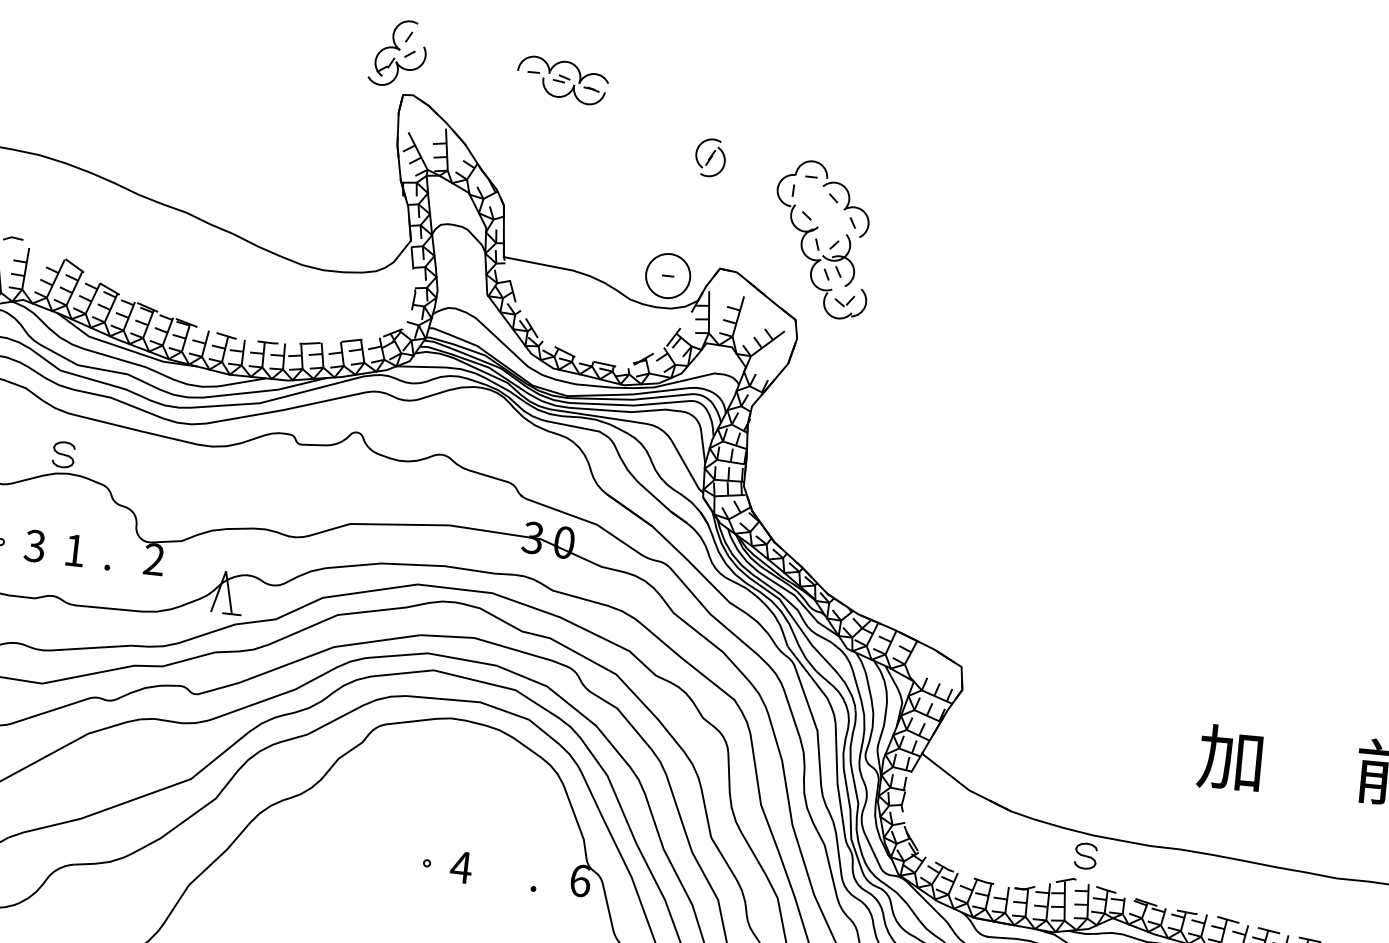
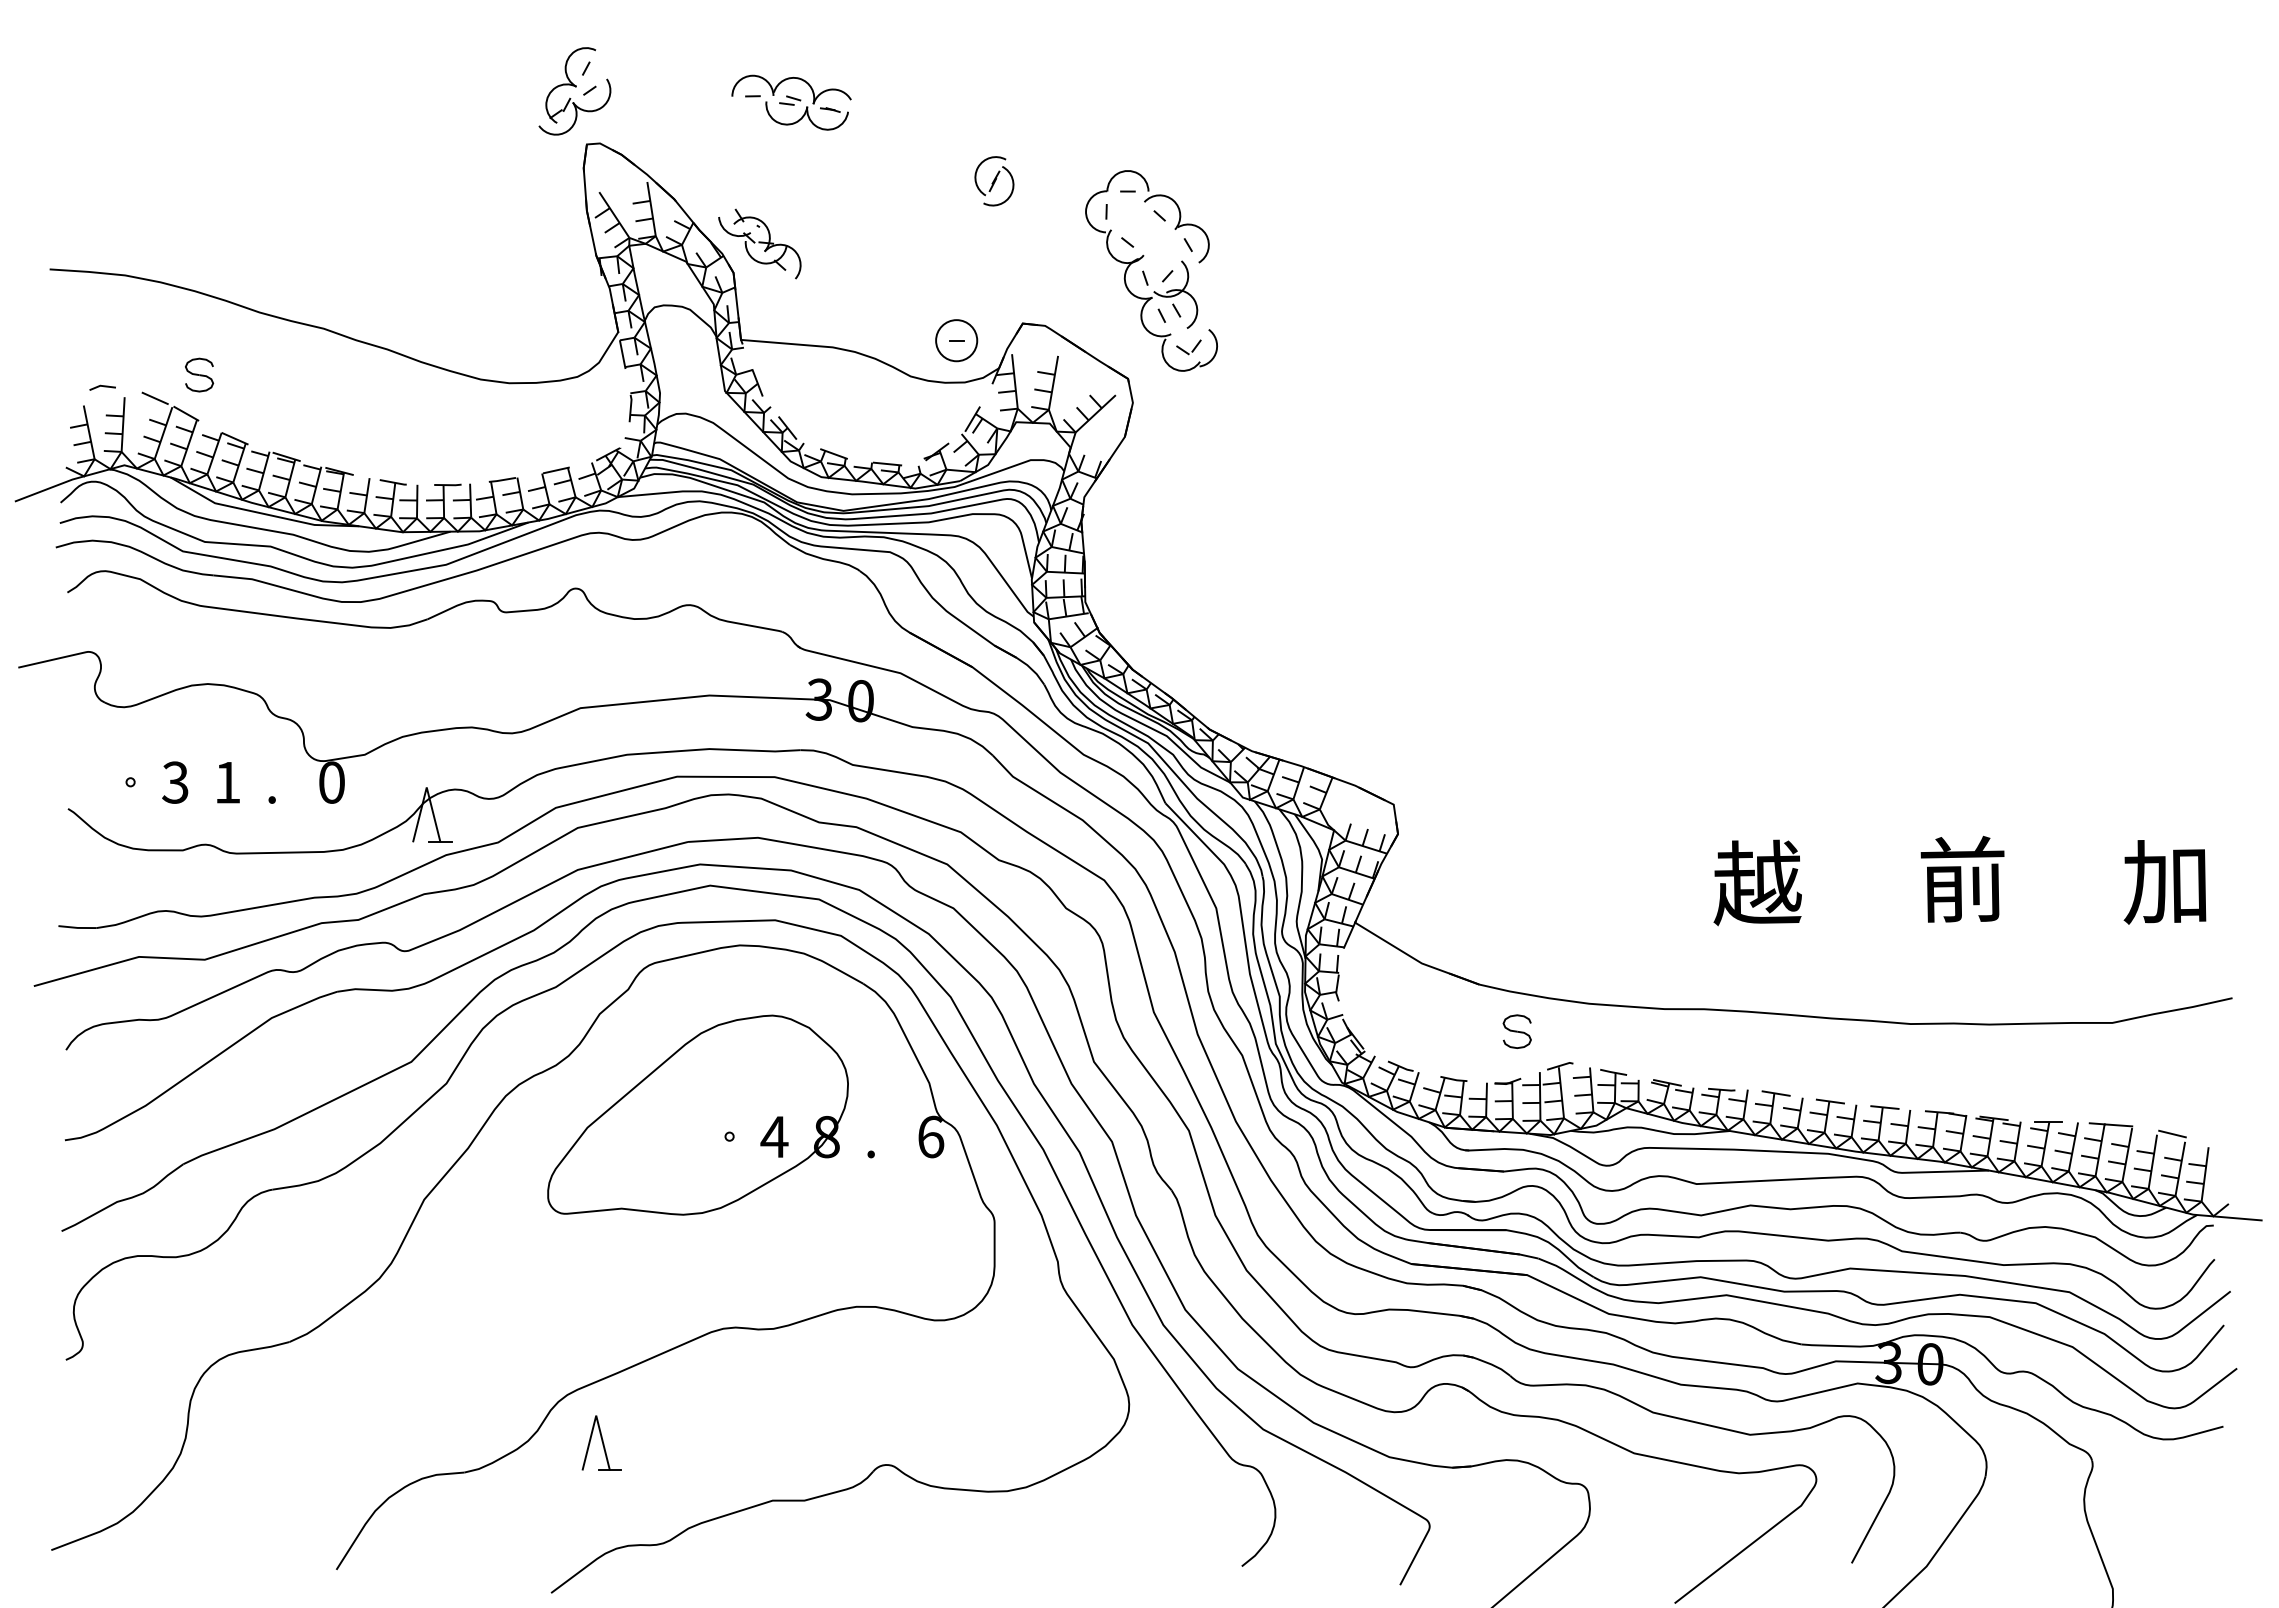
part: (526, 185) -> (759, 243), added
line: (51, 251) -> (154, 398), added
circle: (668, 275) -> (956, 340), size x0.71
part: (63, 454) -> (199, 374), moved
text: (153, 559) -> (331, 782), 2 -> 0
text: (1232, 757) -> (1757, 882), 加 -> 越
part: (404, 843) -> (697, 1114), added
part: (1085, 855) -> (1516, 1031), moved

